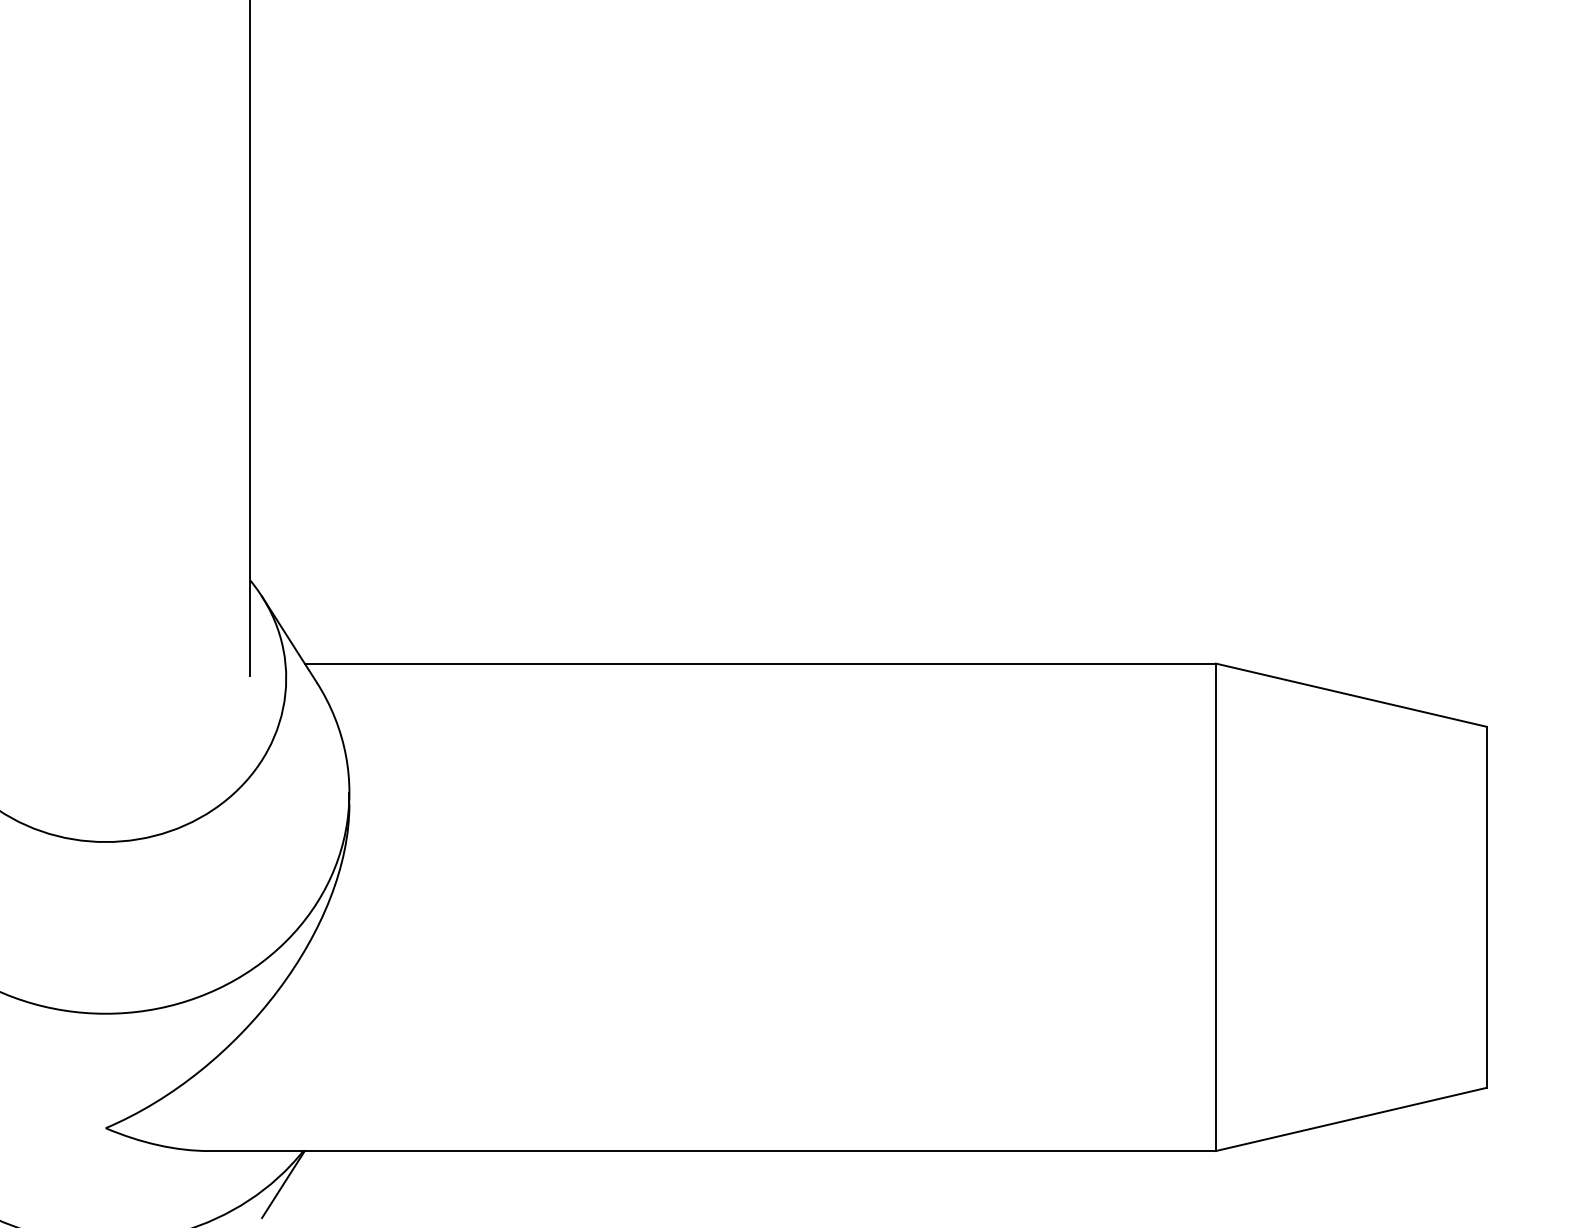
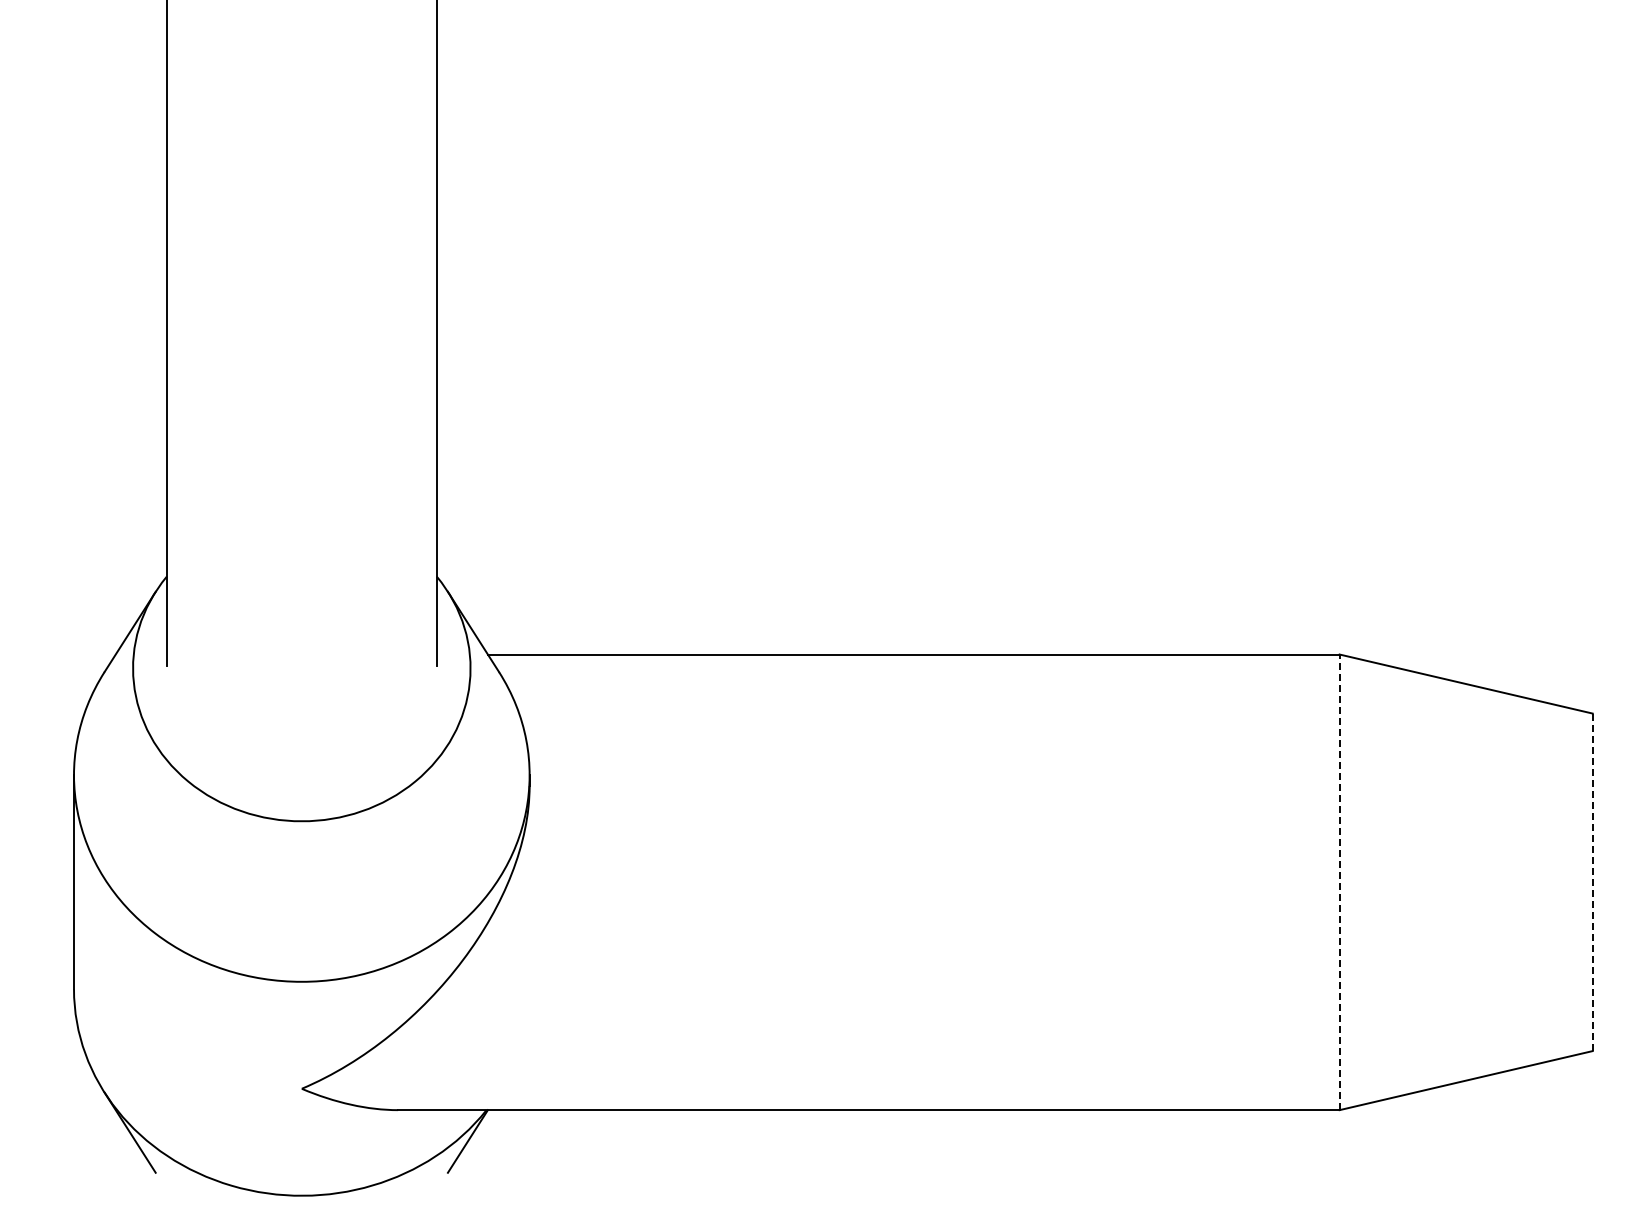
line: (1215, 907) -> (1339, 882), solid -> dashed
line: (1486, 907) -> (1592, 882), solid -> dashed

